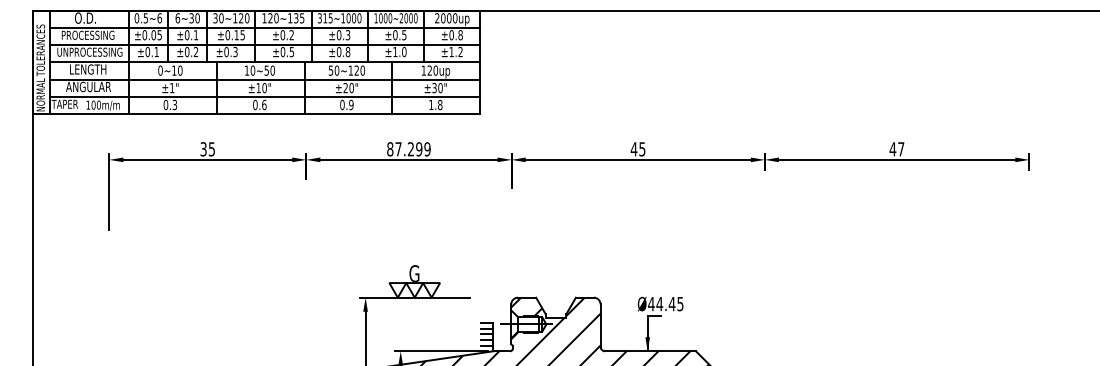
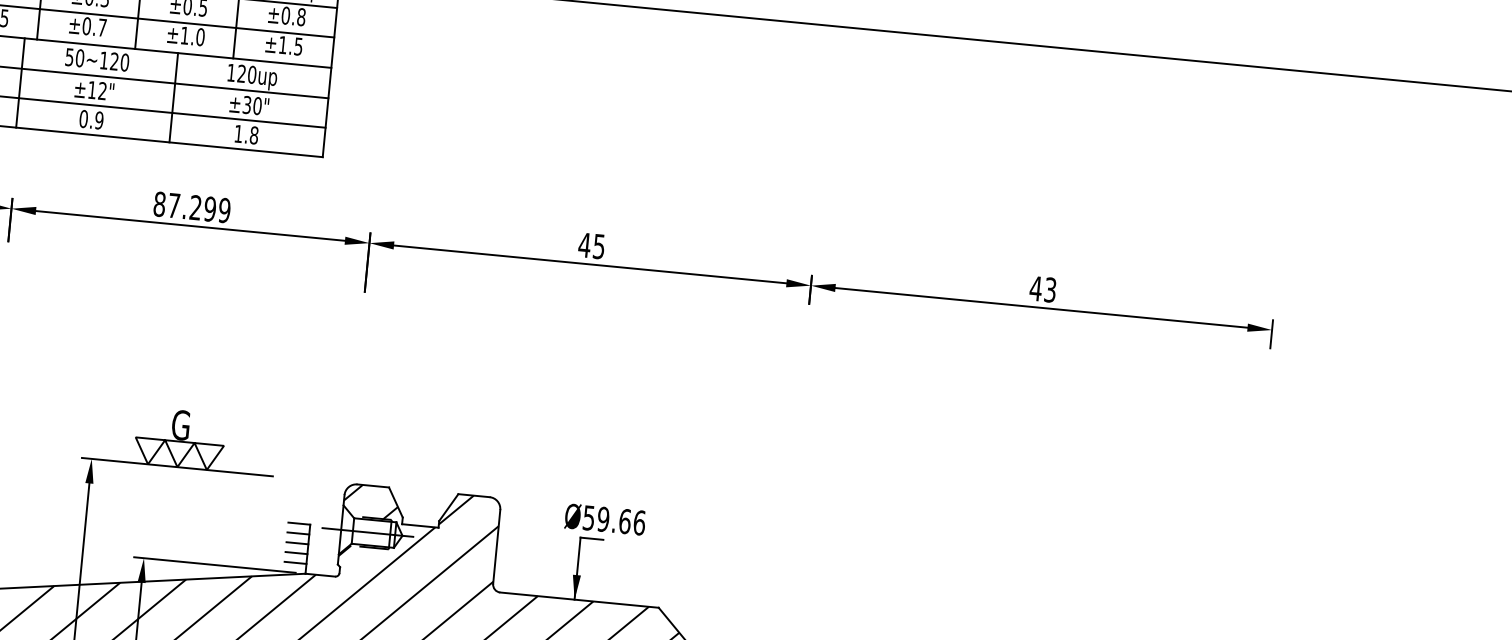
text: (460, 51) -> (298, 45), ±1.2 -> ±1.5
text: (347, 52) -> (101, 28), ±0.8 -> ±0.7
text: (348, 88) -> (97, 91), ±20" -> ±12"
text: (901, 149) -> (1050, 290), 47 -> 43
text: (665, 303) -> (613, 519), Ø44.45 -> Ø59.66

